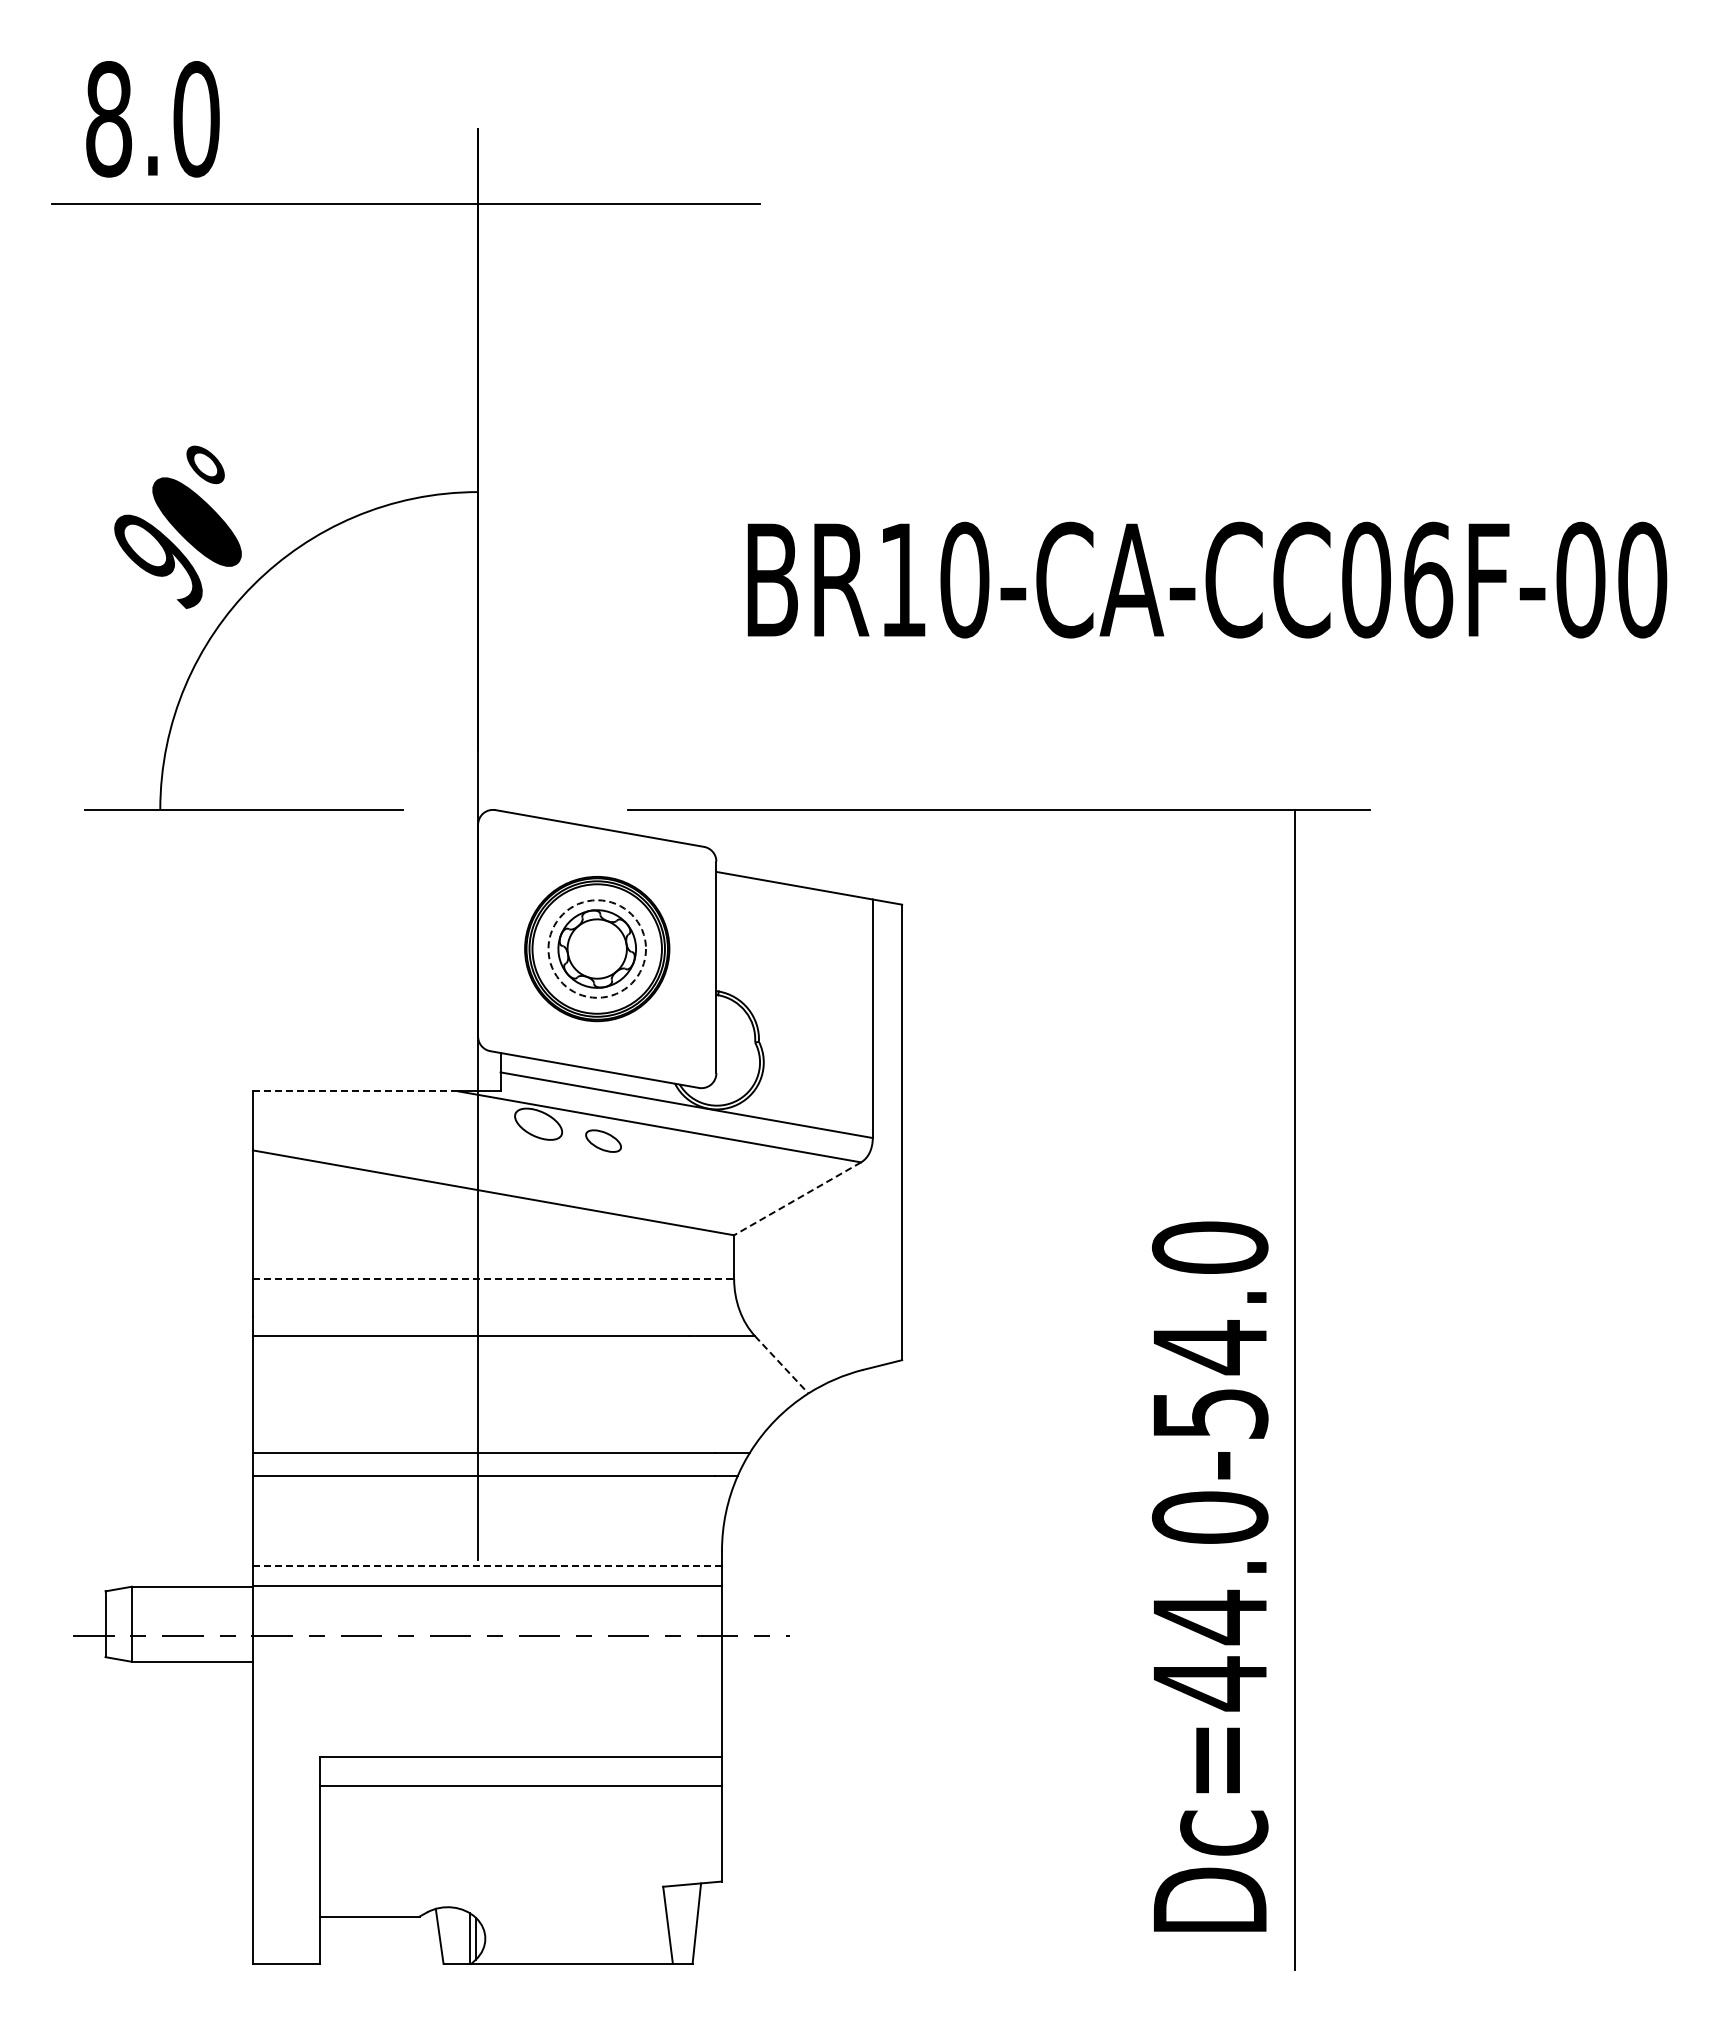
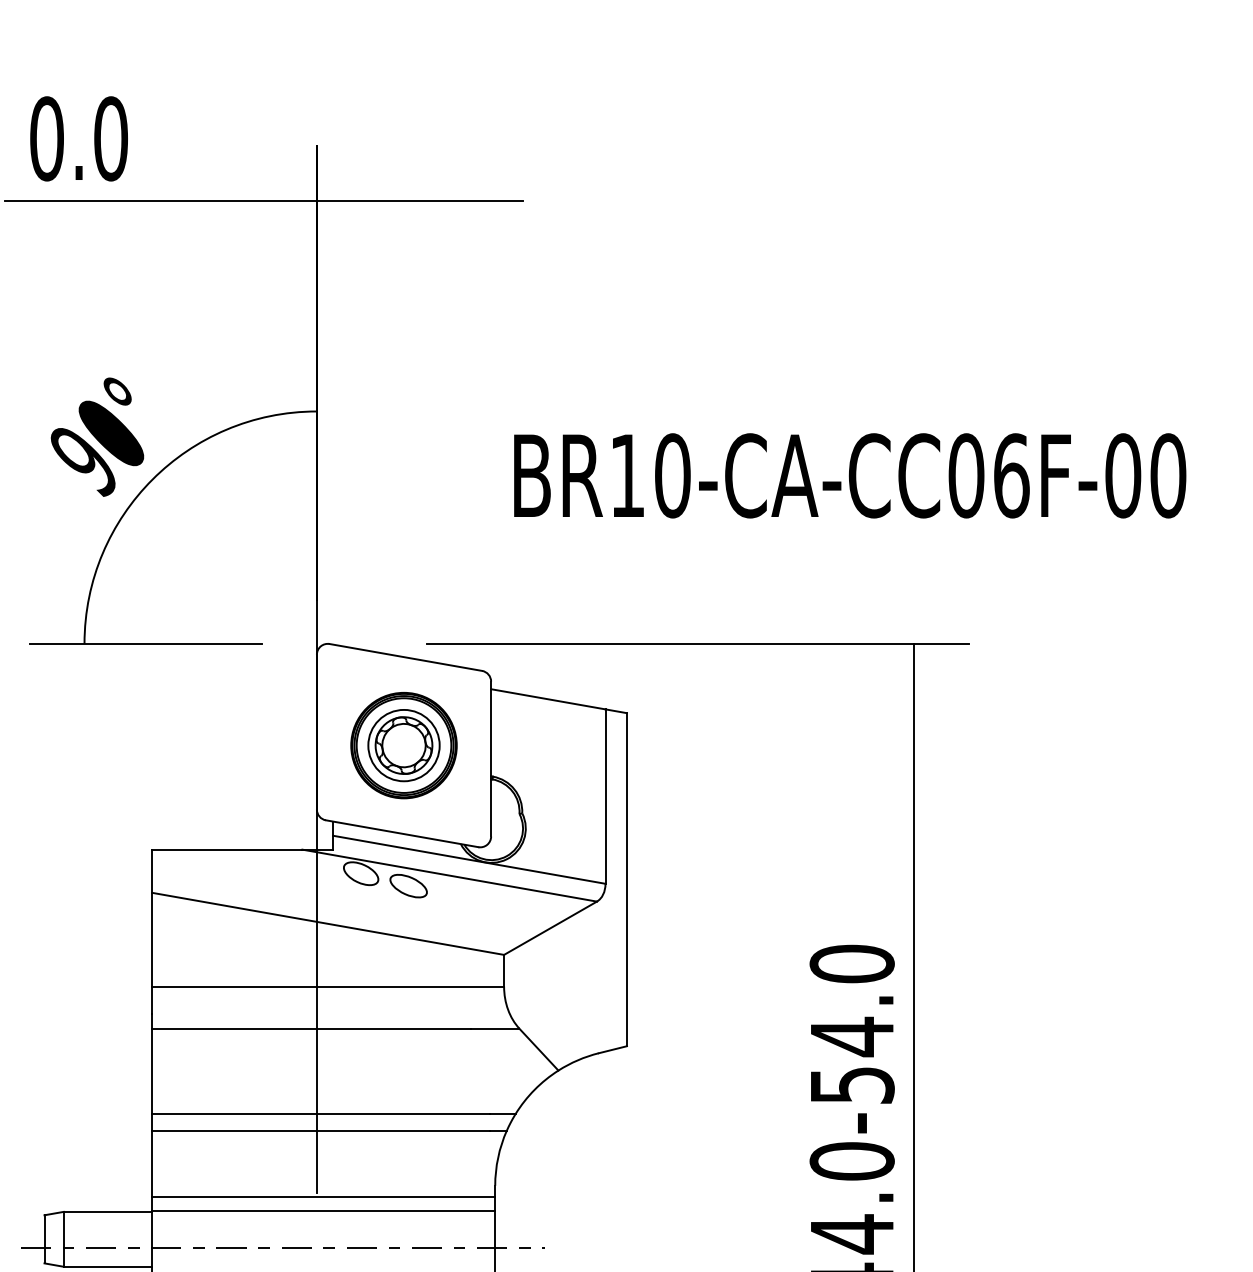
text: (109, 119) -> (47, 139), 8.0 -> 0.0
circle: (597, 948) -> (404, 745), dashed -> solid
line: (355, 1091) -> (227, 849), dashed -> solid
part: (603, 1140) -> (408, 885), size x1.43
line: (797, 1199) -> (550, 928), dashed -> solid
line: (493, 1278) -> (328, 986), dashed -> solid
line: (782, 1365) -> (539, 1050), dashed -> solid
line: (487, 1565) -> (323, 1196), dashed -> solid

